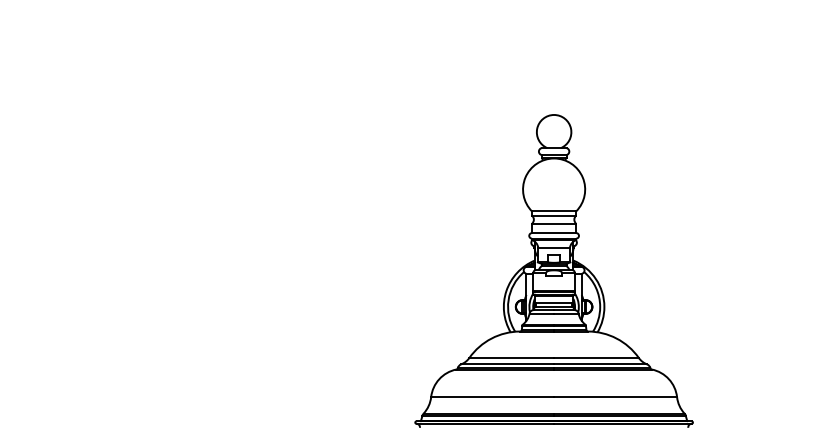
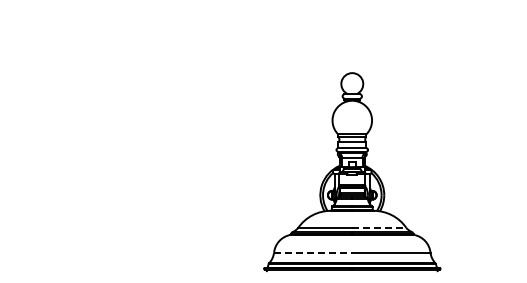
line: (596, 357) -> (379, 227), solid -> dashed
line: (493, 397) -> (313, 252), solid -> dashed

